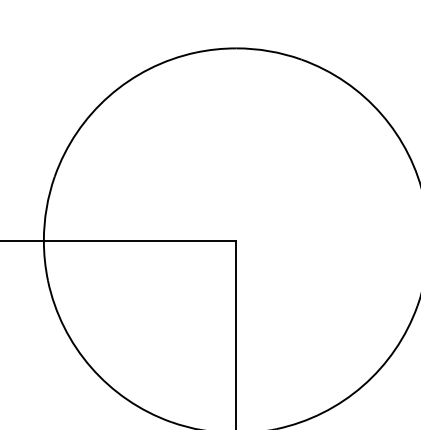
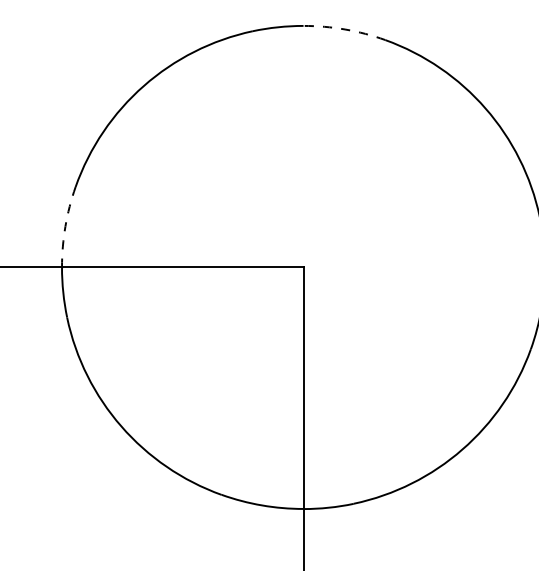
arc: (269, 51) -> (345, 29), solid -> dashed
arc: (46, 208) -> (65, 226), solid -> dashed

